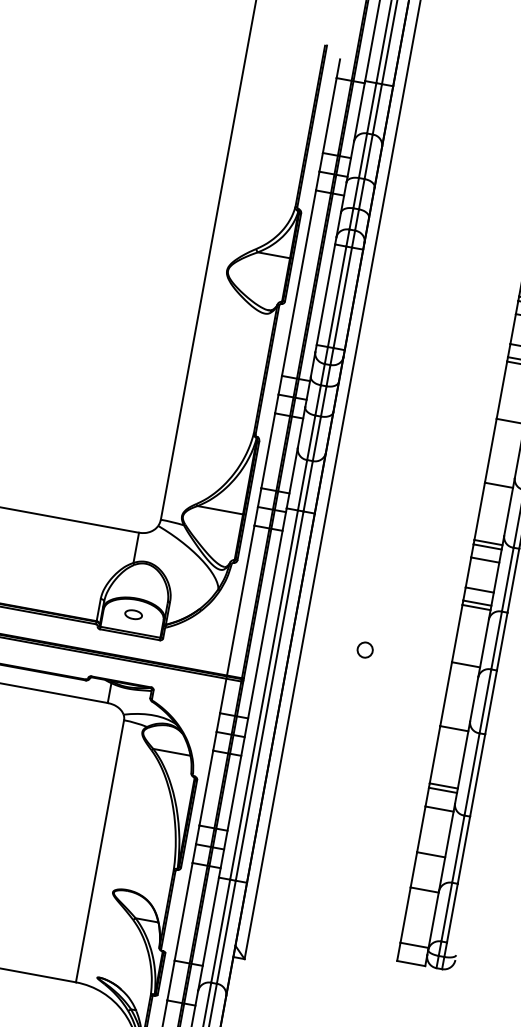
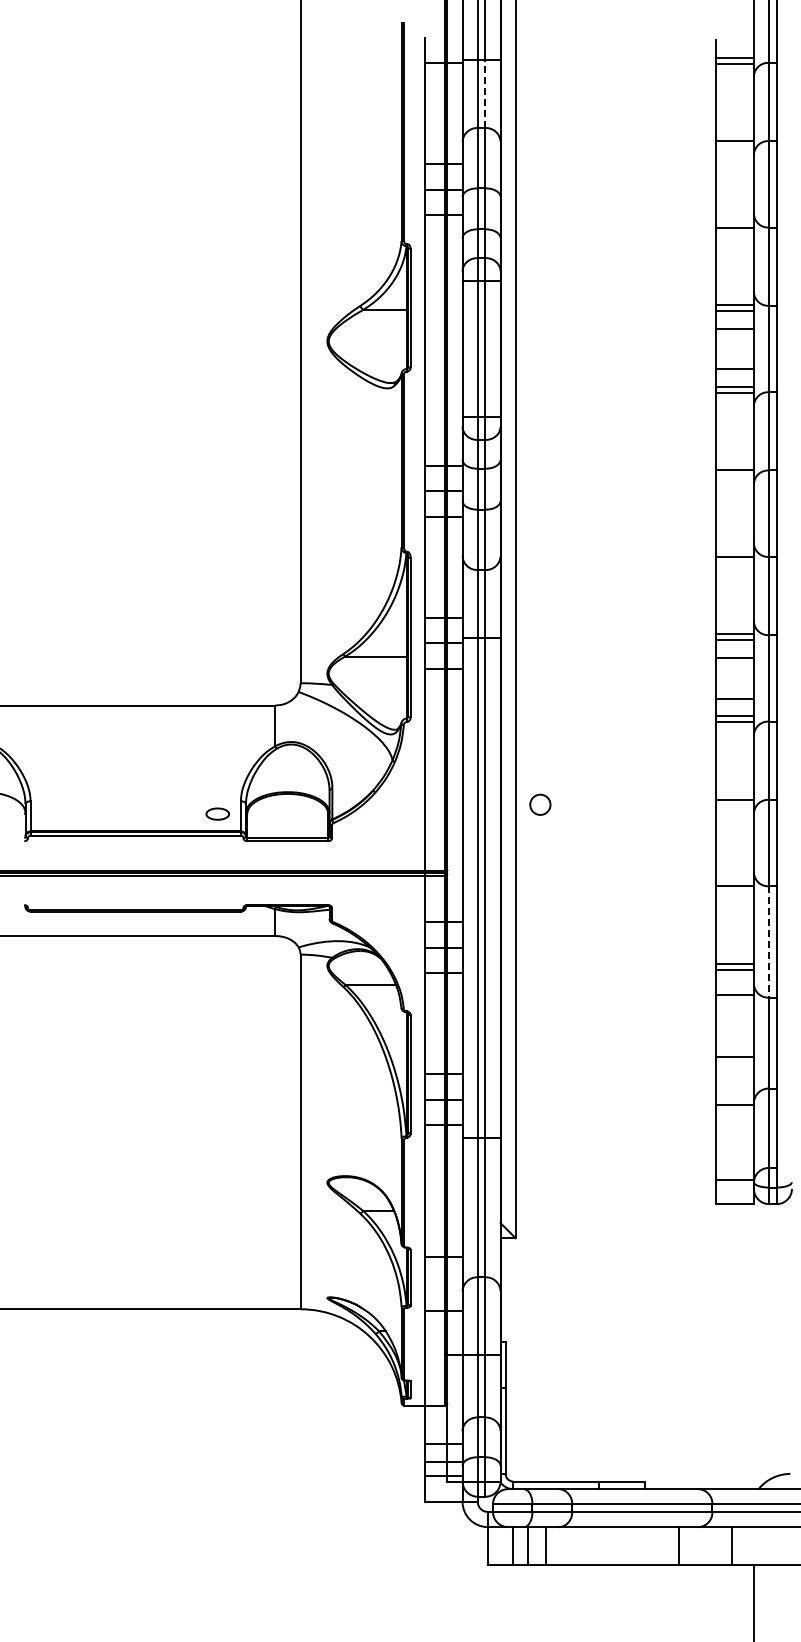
line: (377, 109) -> (485, 93), solid -> dashed
part: (133, 614) -> (217, 813), moved
circle: (365, 649) -> (540, 804), moved
line: (472, 774) -> (769, 941), solid -> dashed

